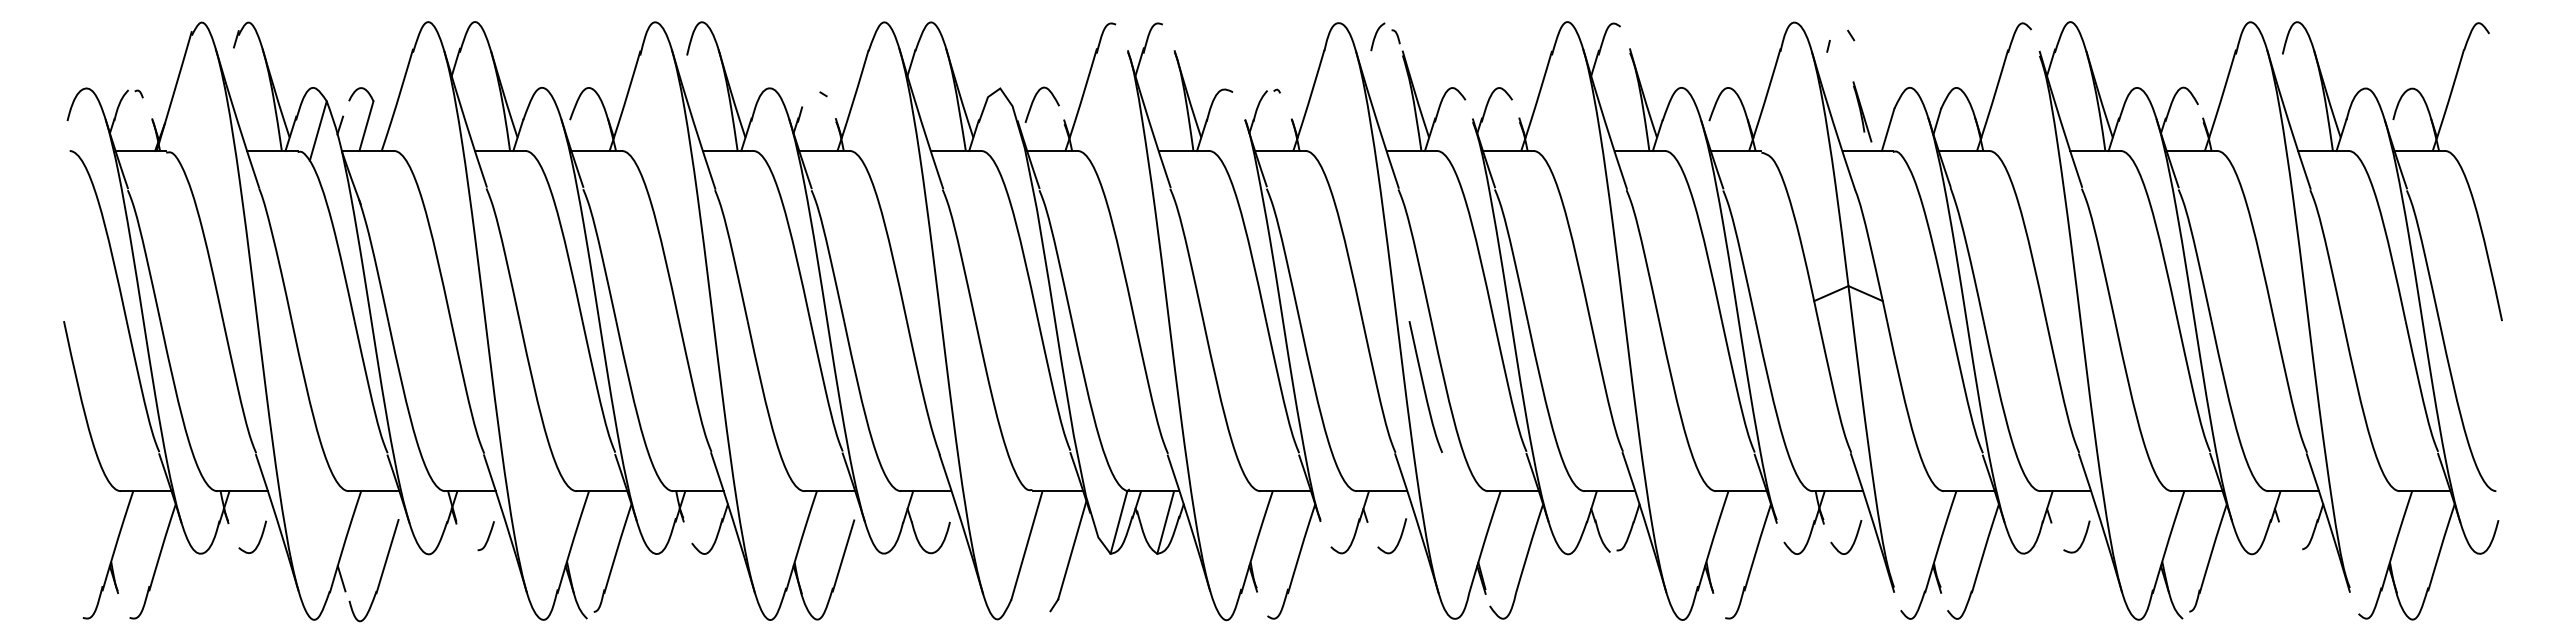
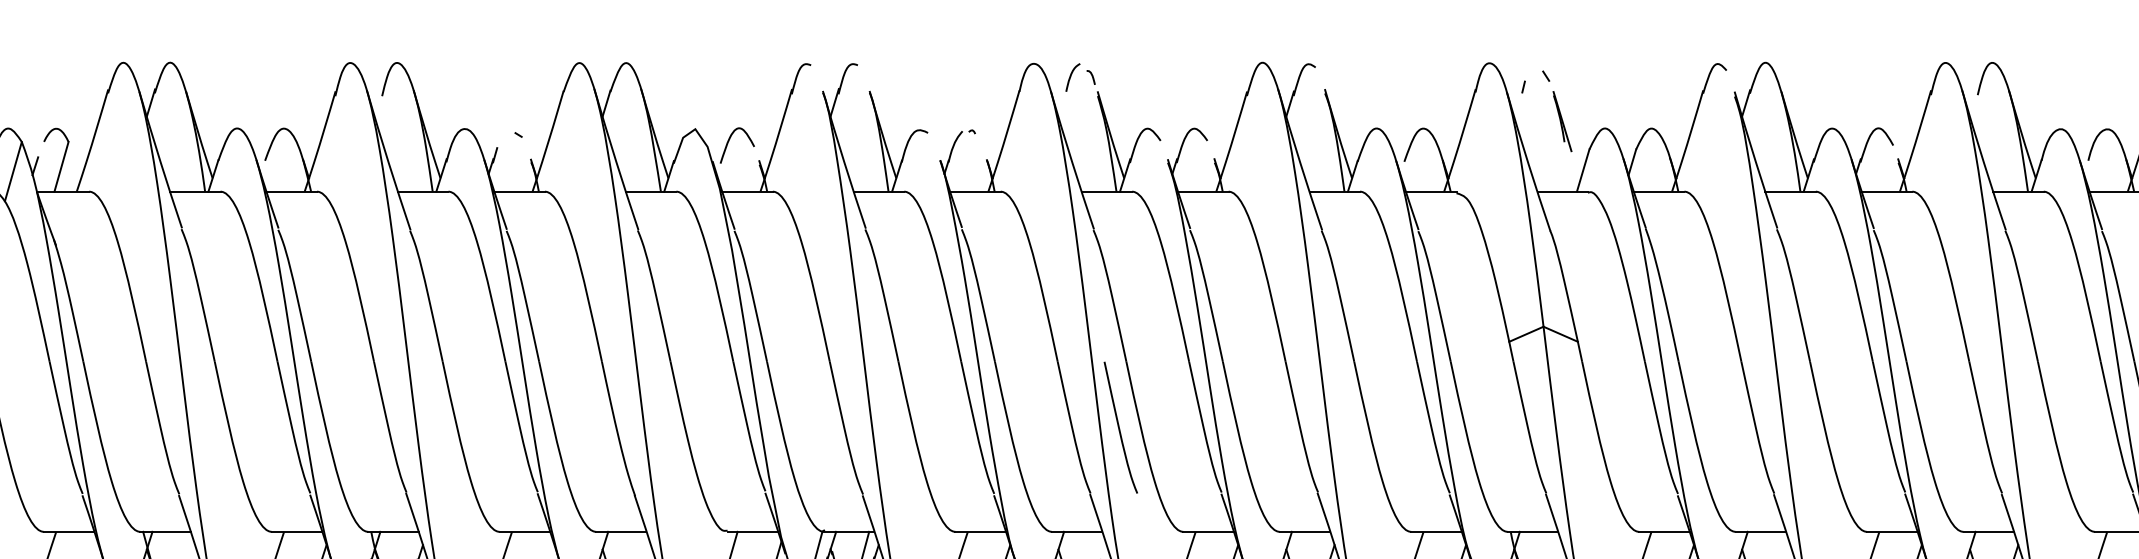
part: (1862, 111) -> (1562, 121), moved

